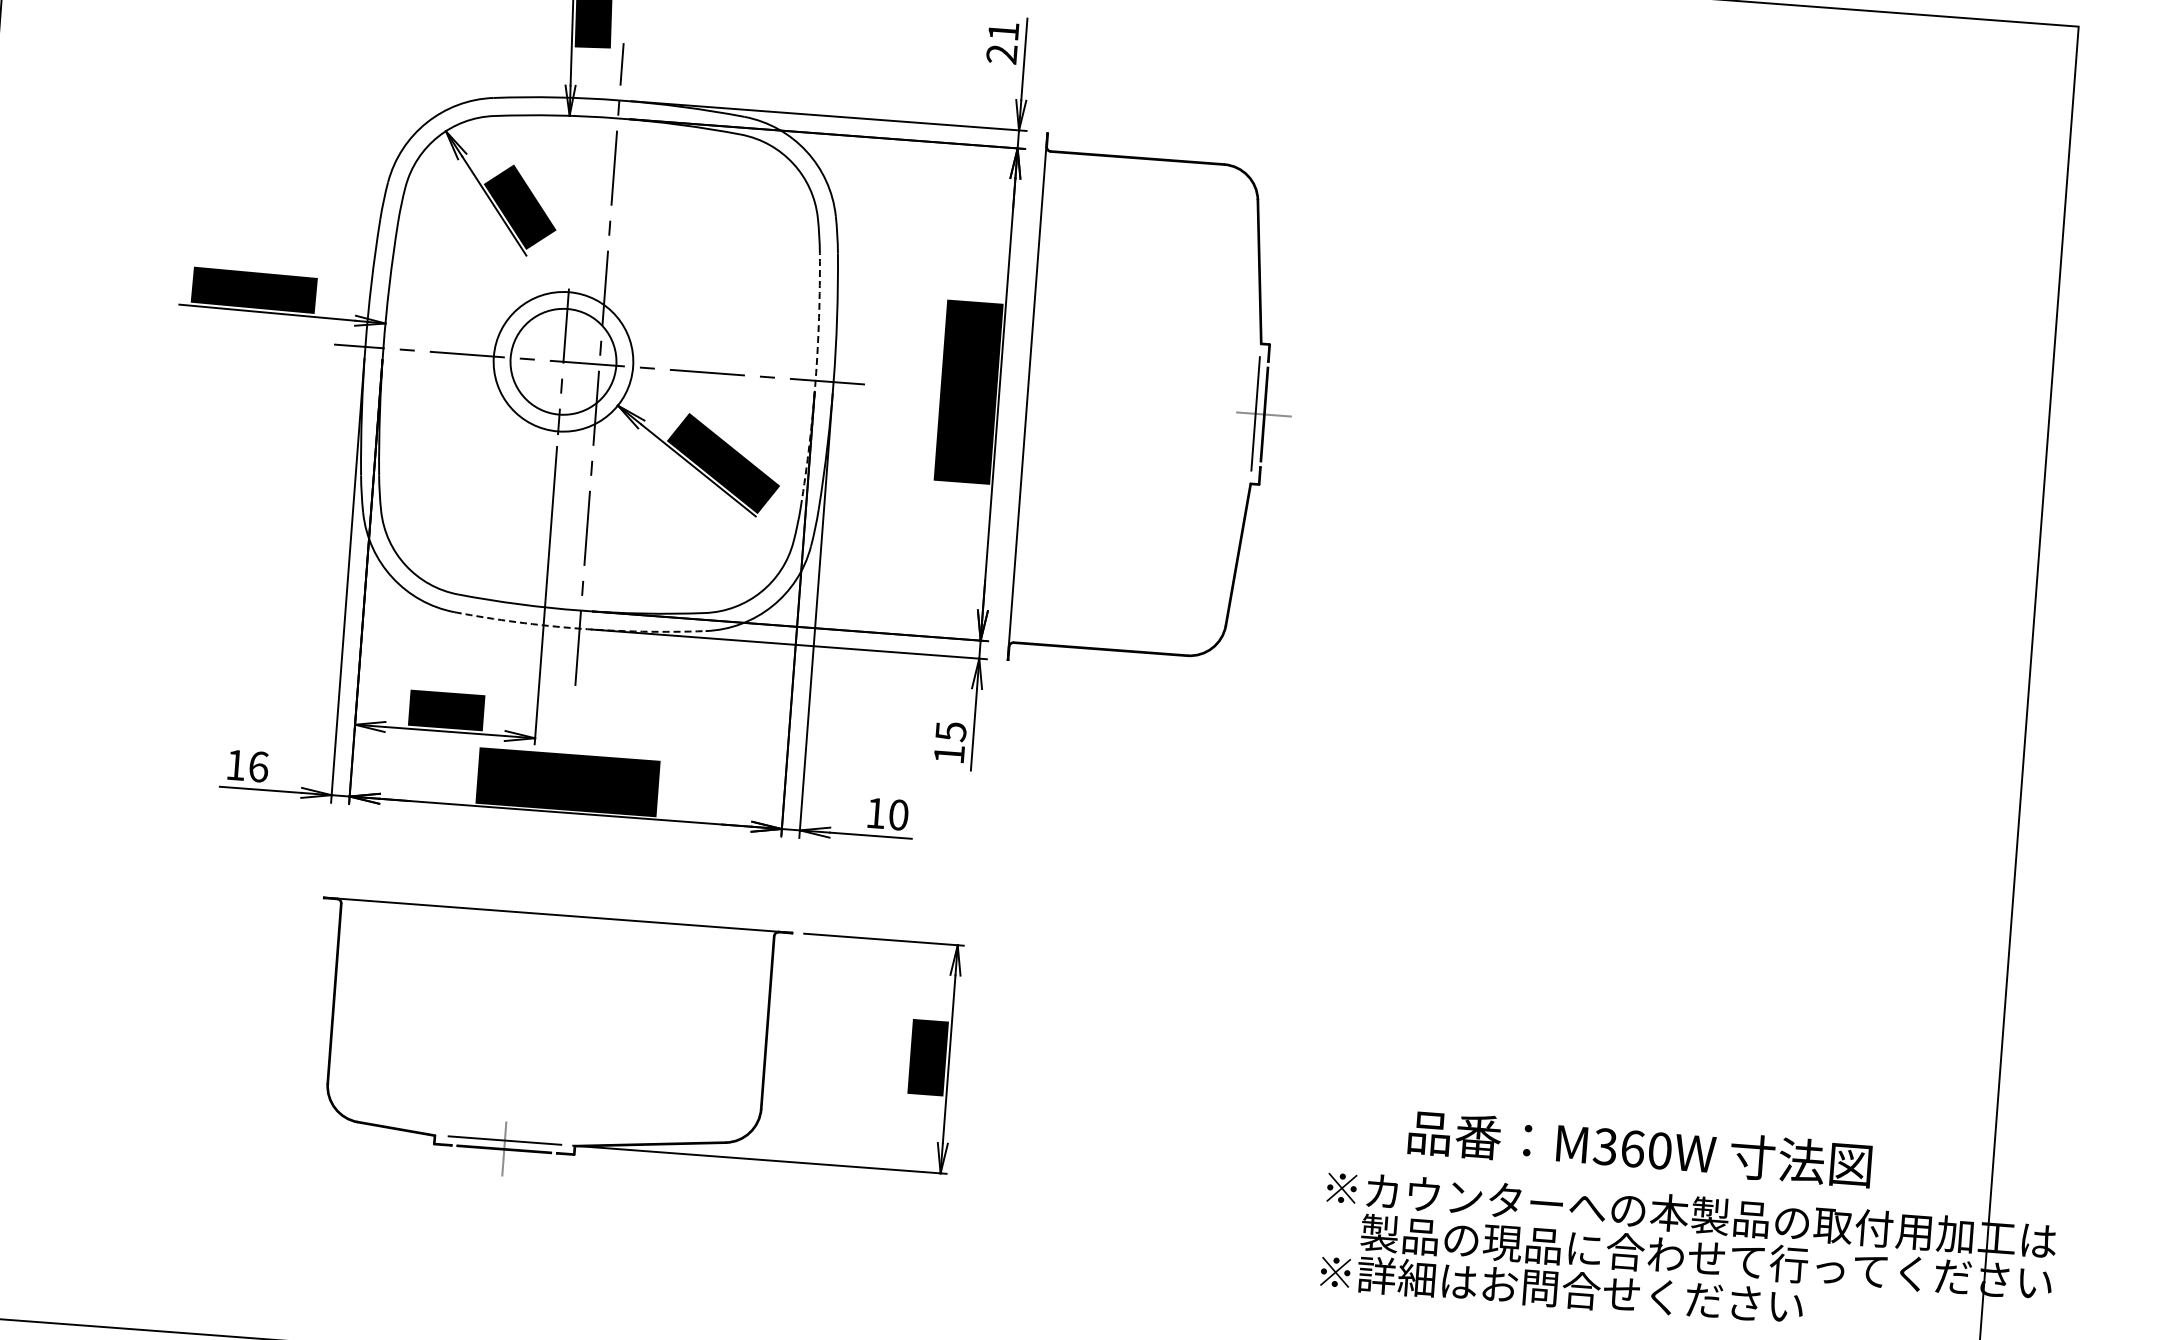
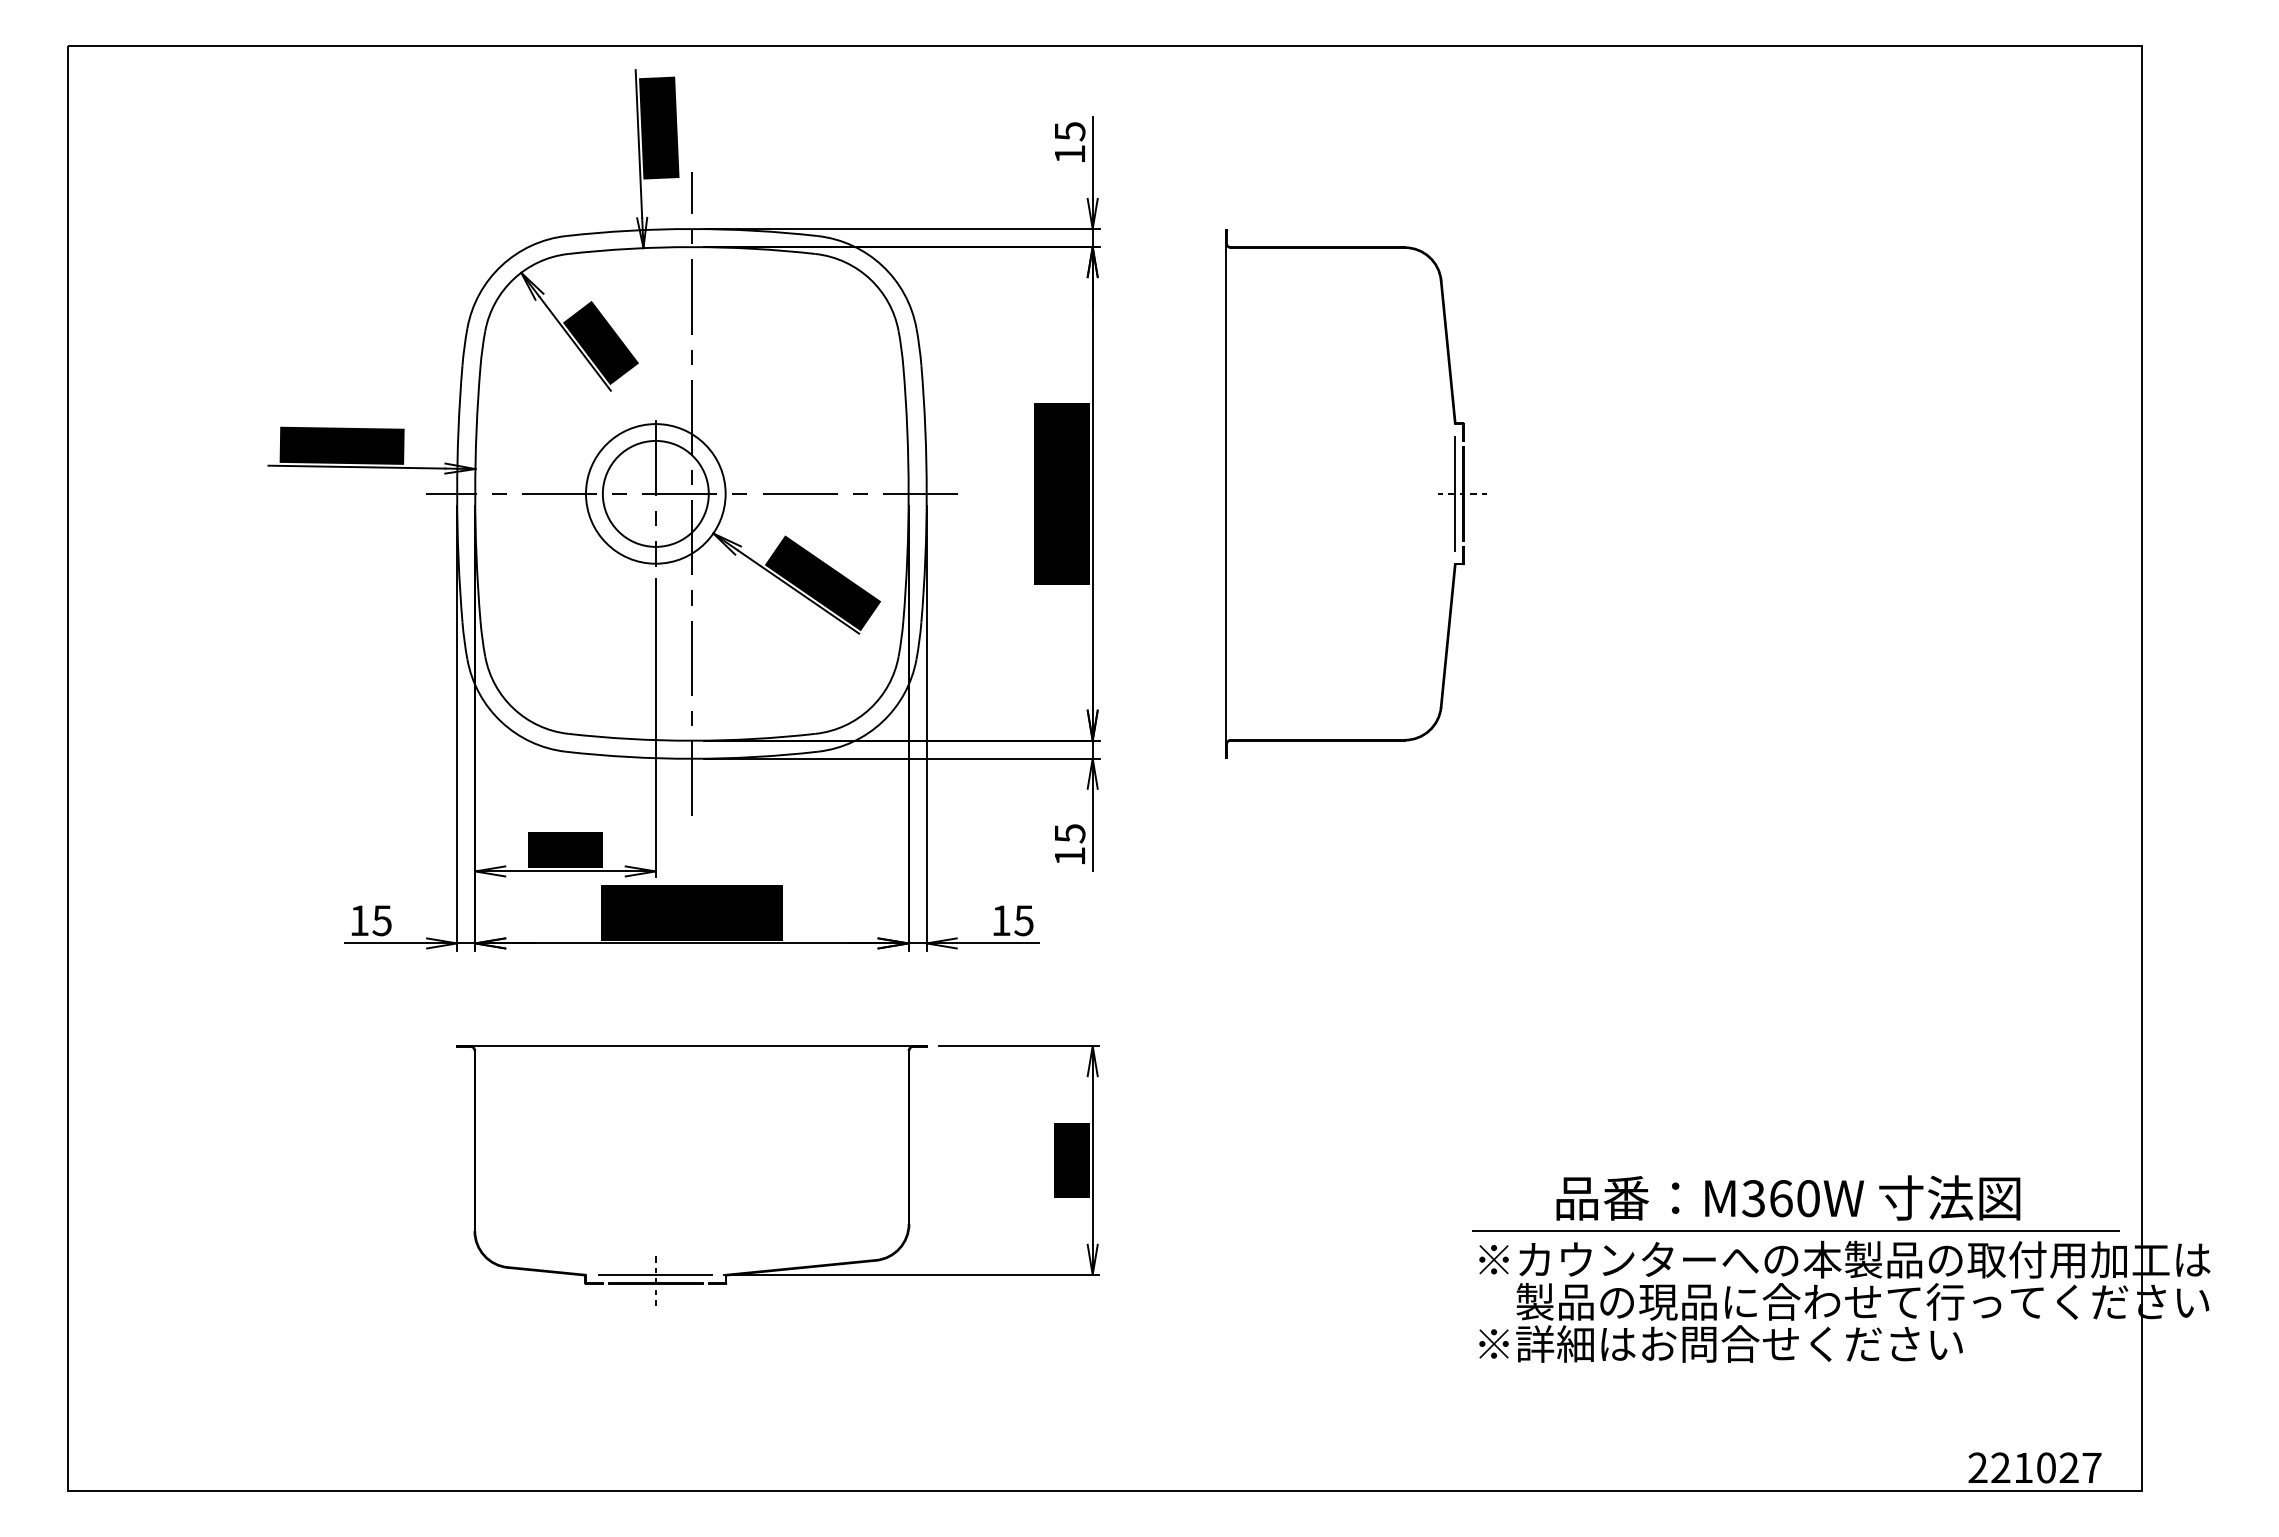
text: (1002, 42) -> (1069, 142), 21 -> 15
arc: (815, 380) -> (908, 493), dashed -> solid
part: (1239, 412) -> (1438, 493), moved
arc: (579, 628) -> (691, 758), dashed -> solid
text: (257, 766) -> (381, 920), 16 -> 15
text: (898, 814) -> (1023, 920), 10 -> 15
line: (1644, 1181) -> (1795, 1230), added

